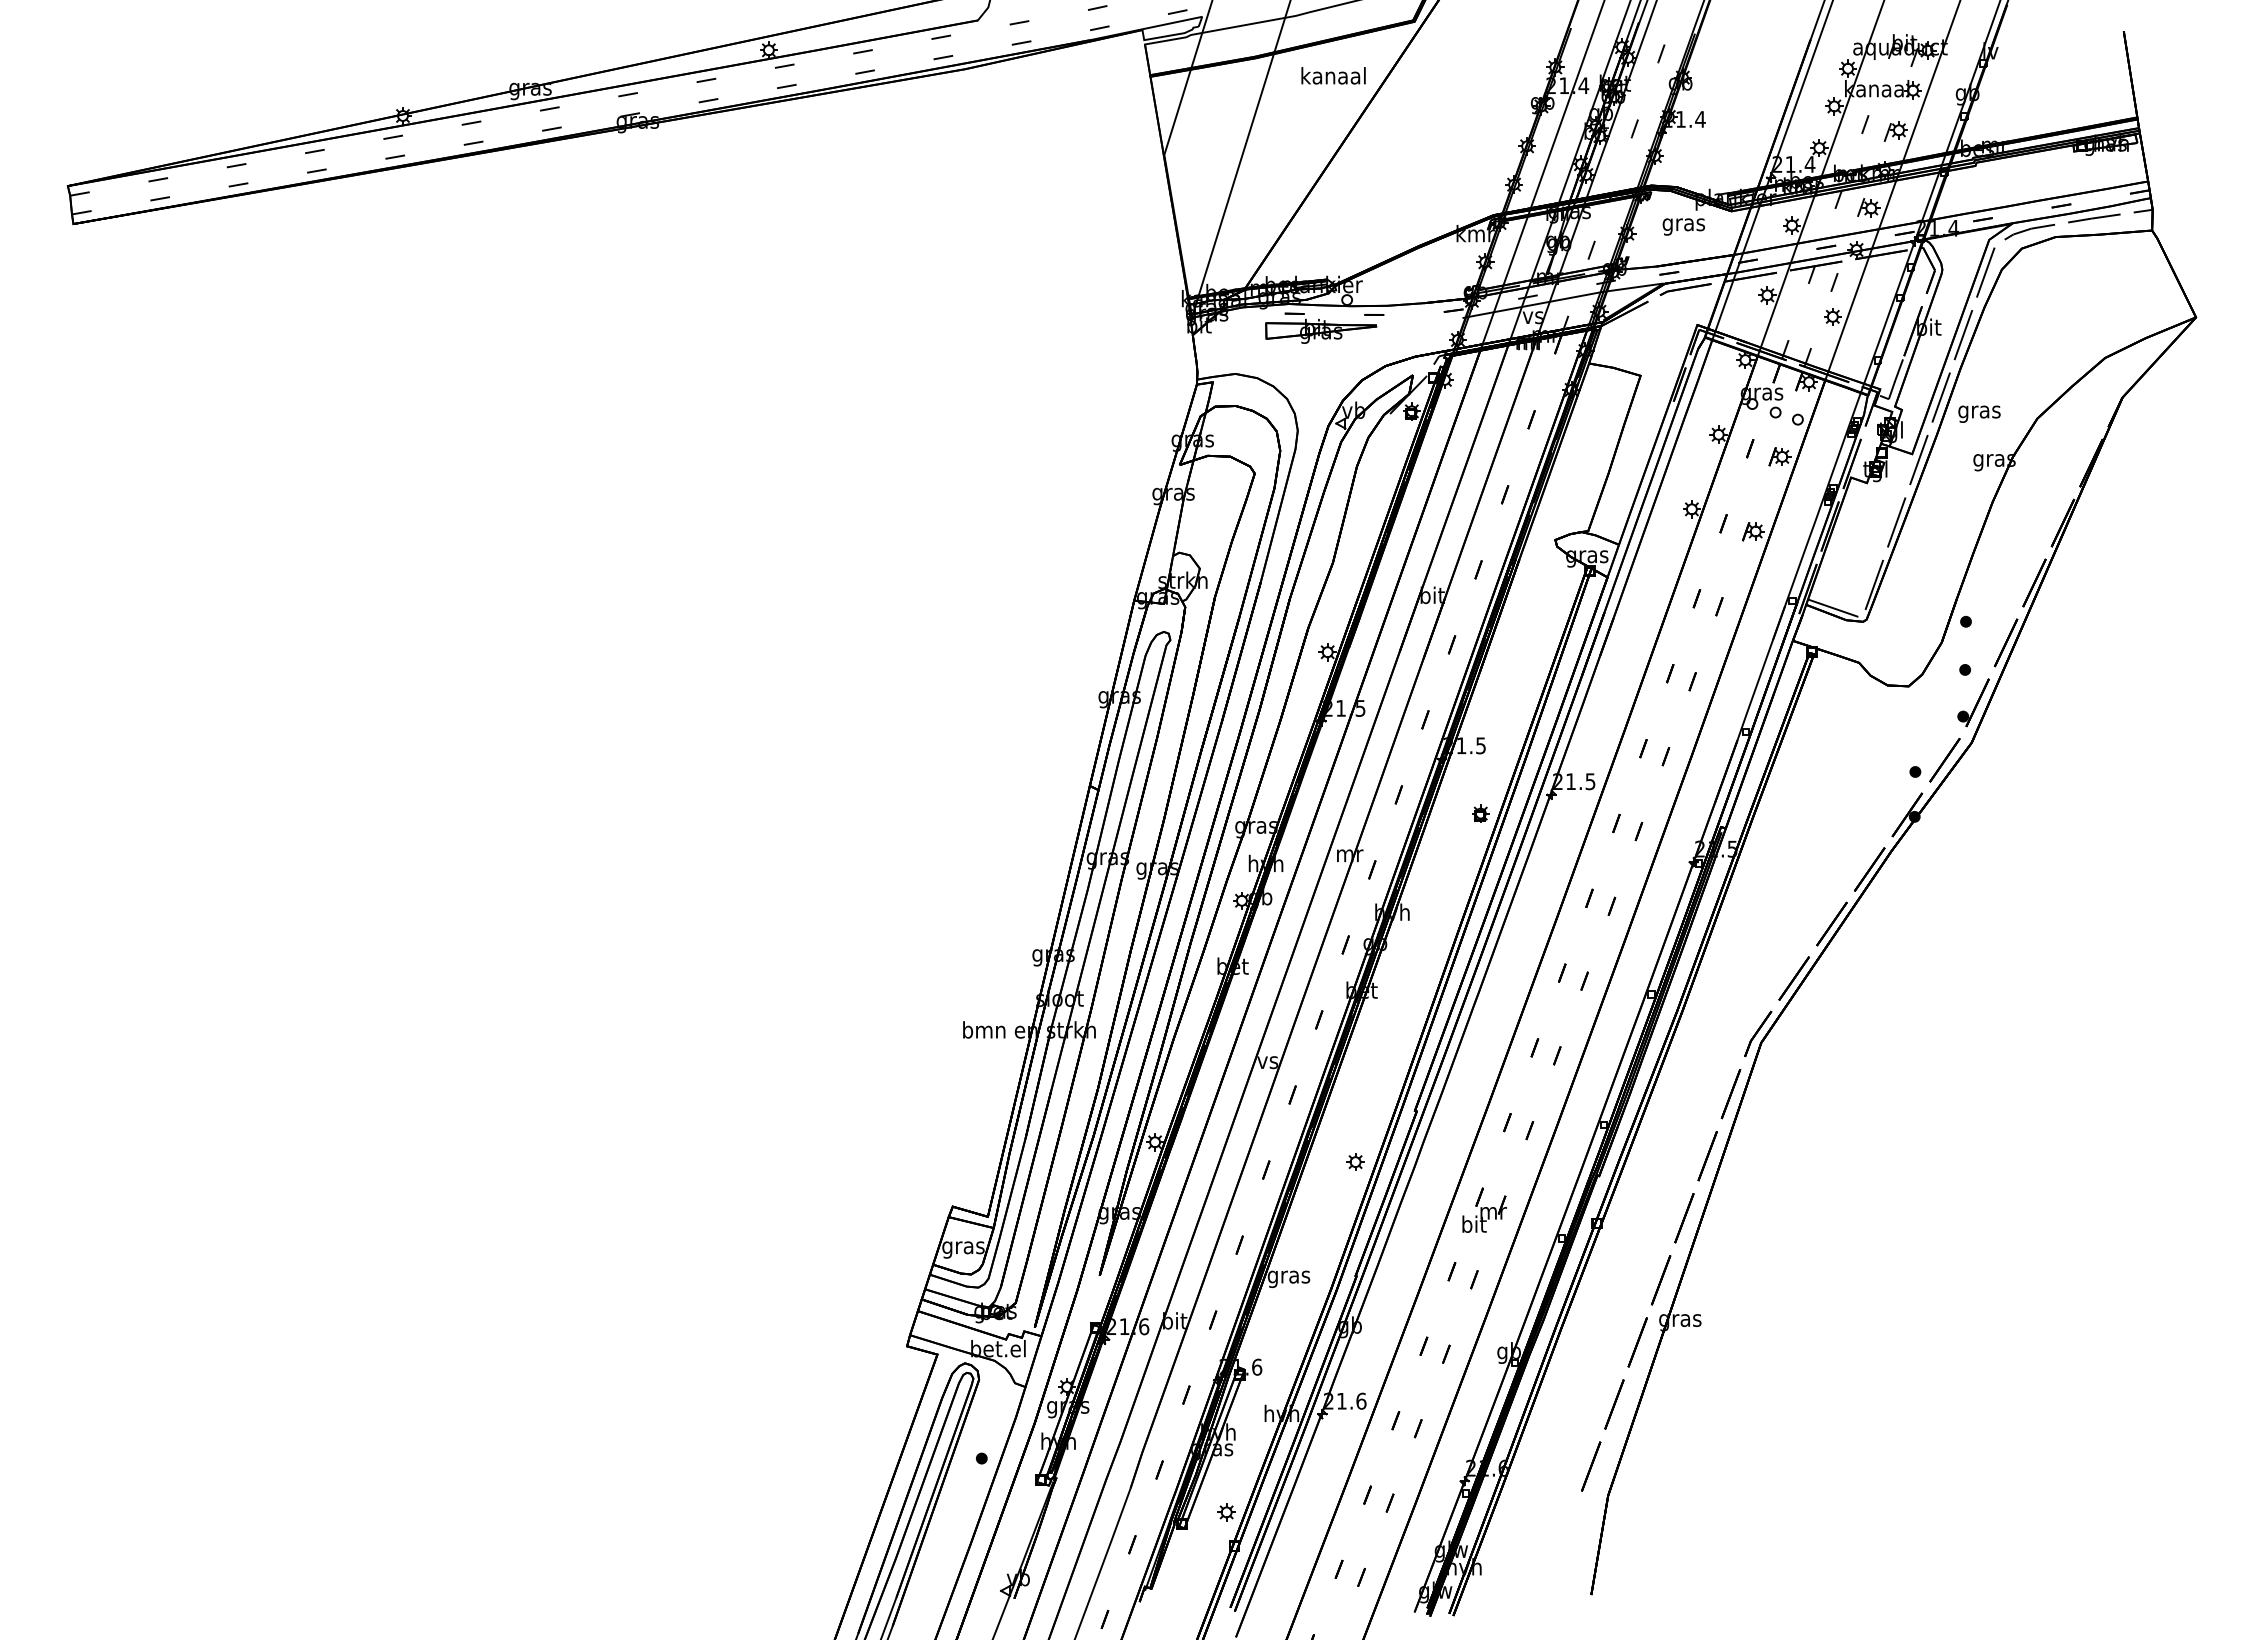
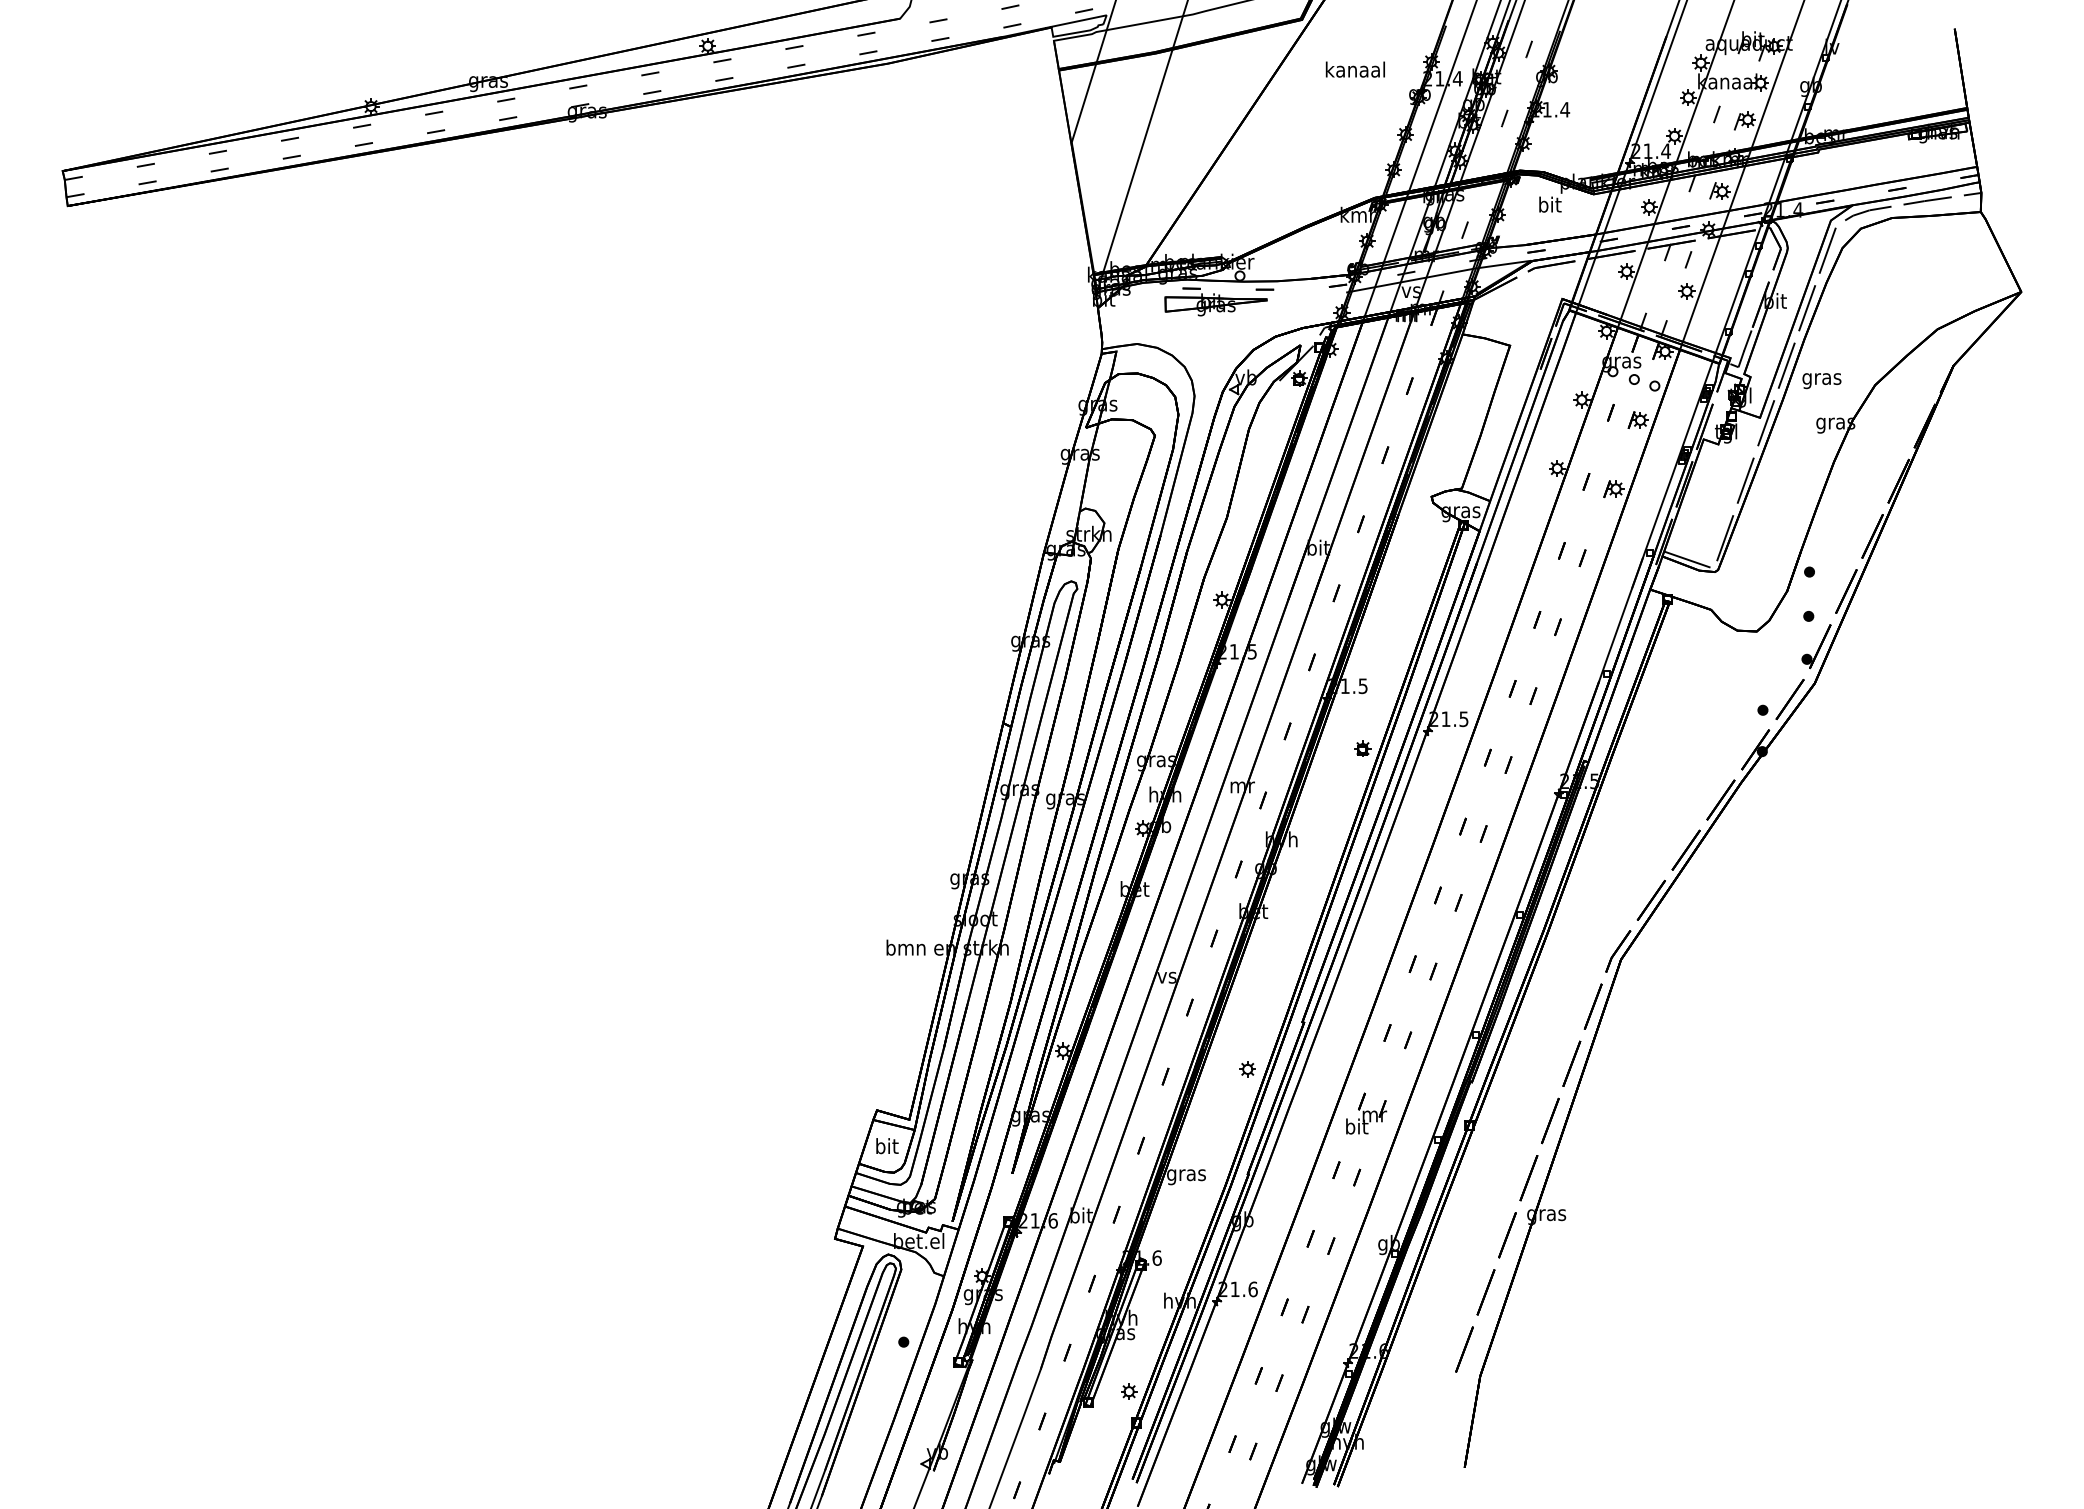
text: (1333, 75) -> (1355, 69), moved
text: (1683, 224) -> (1549, 206), gras -> bit
text: (963, 1247) -> (886, 1147), gras -> bit

